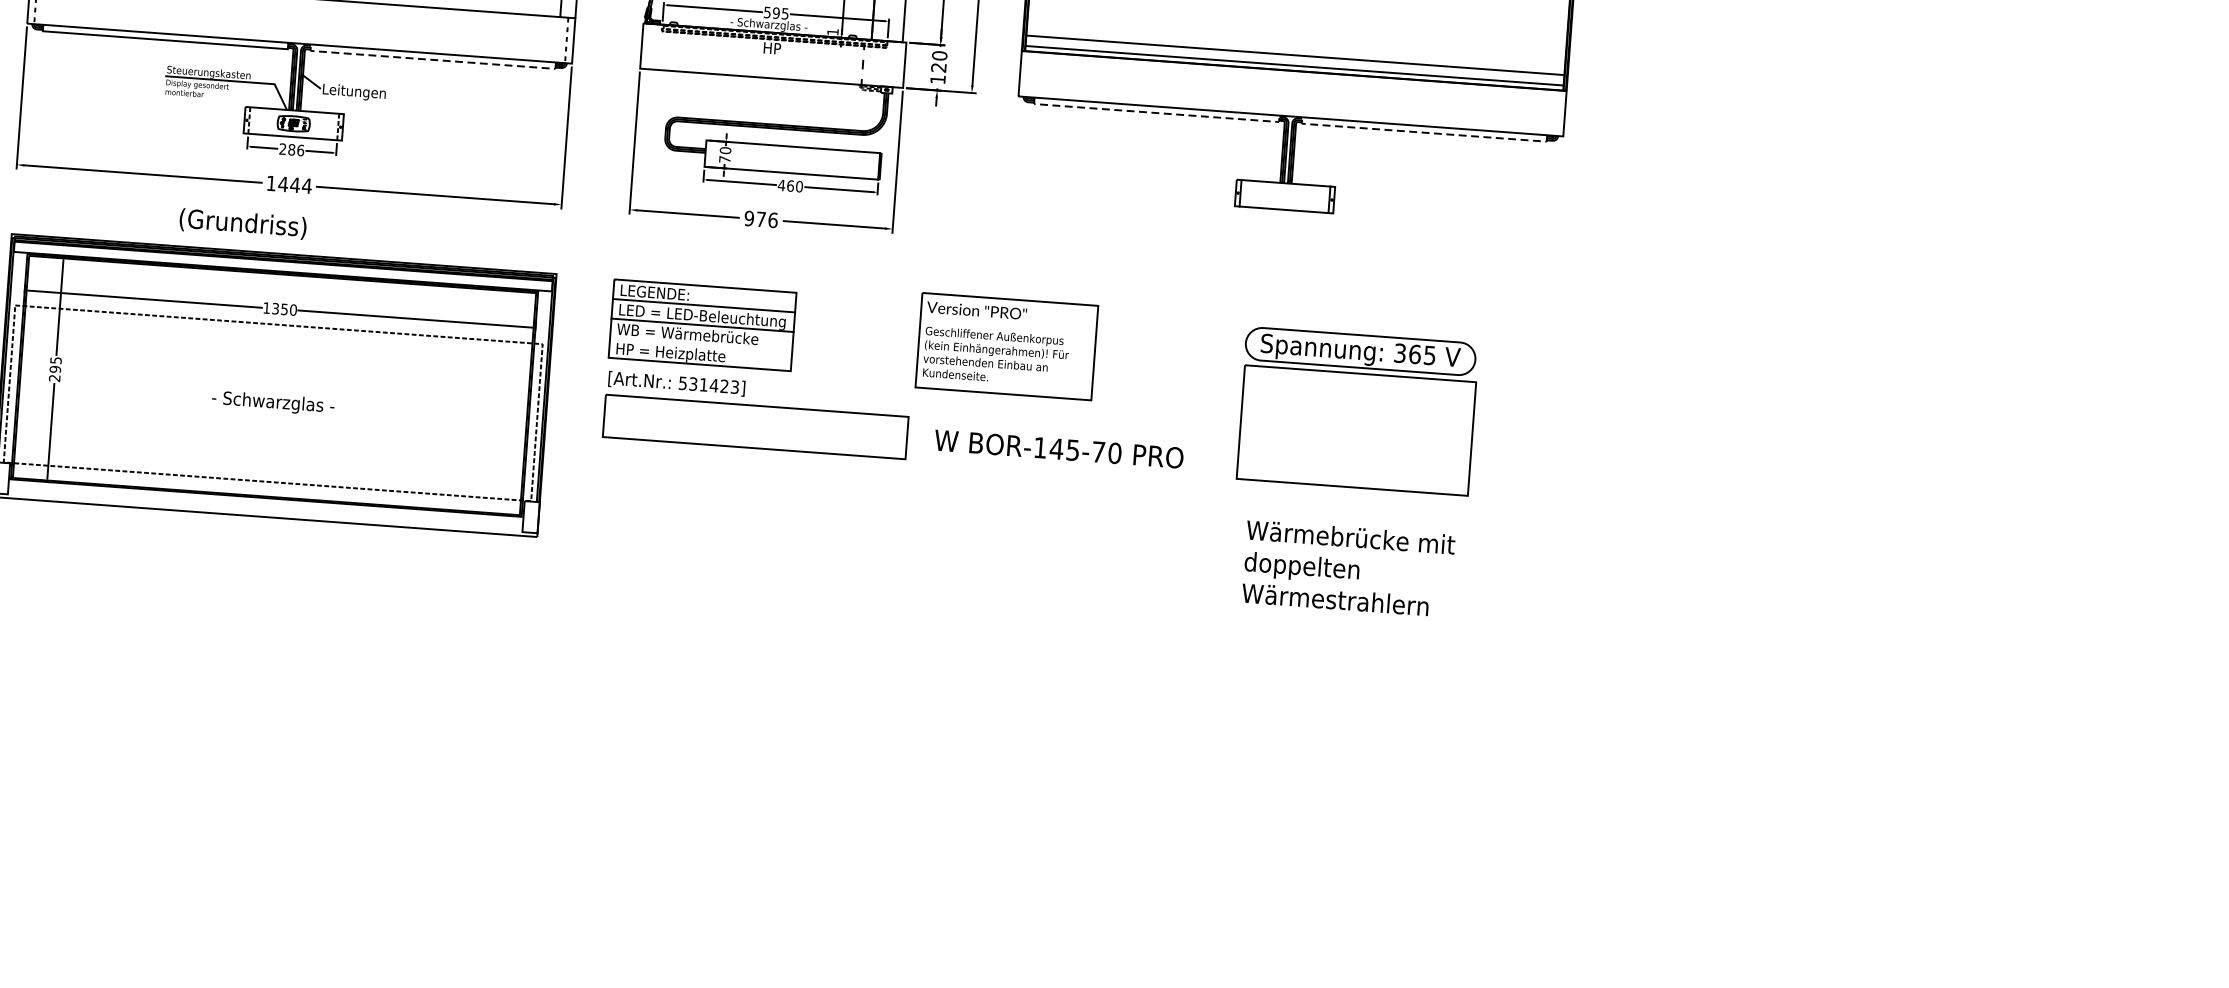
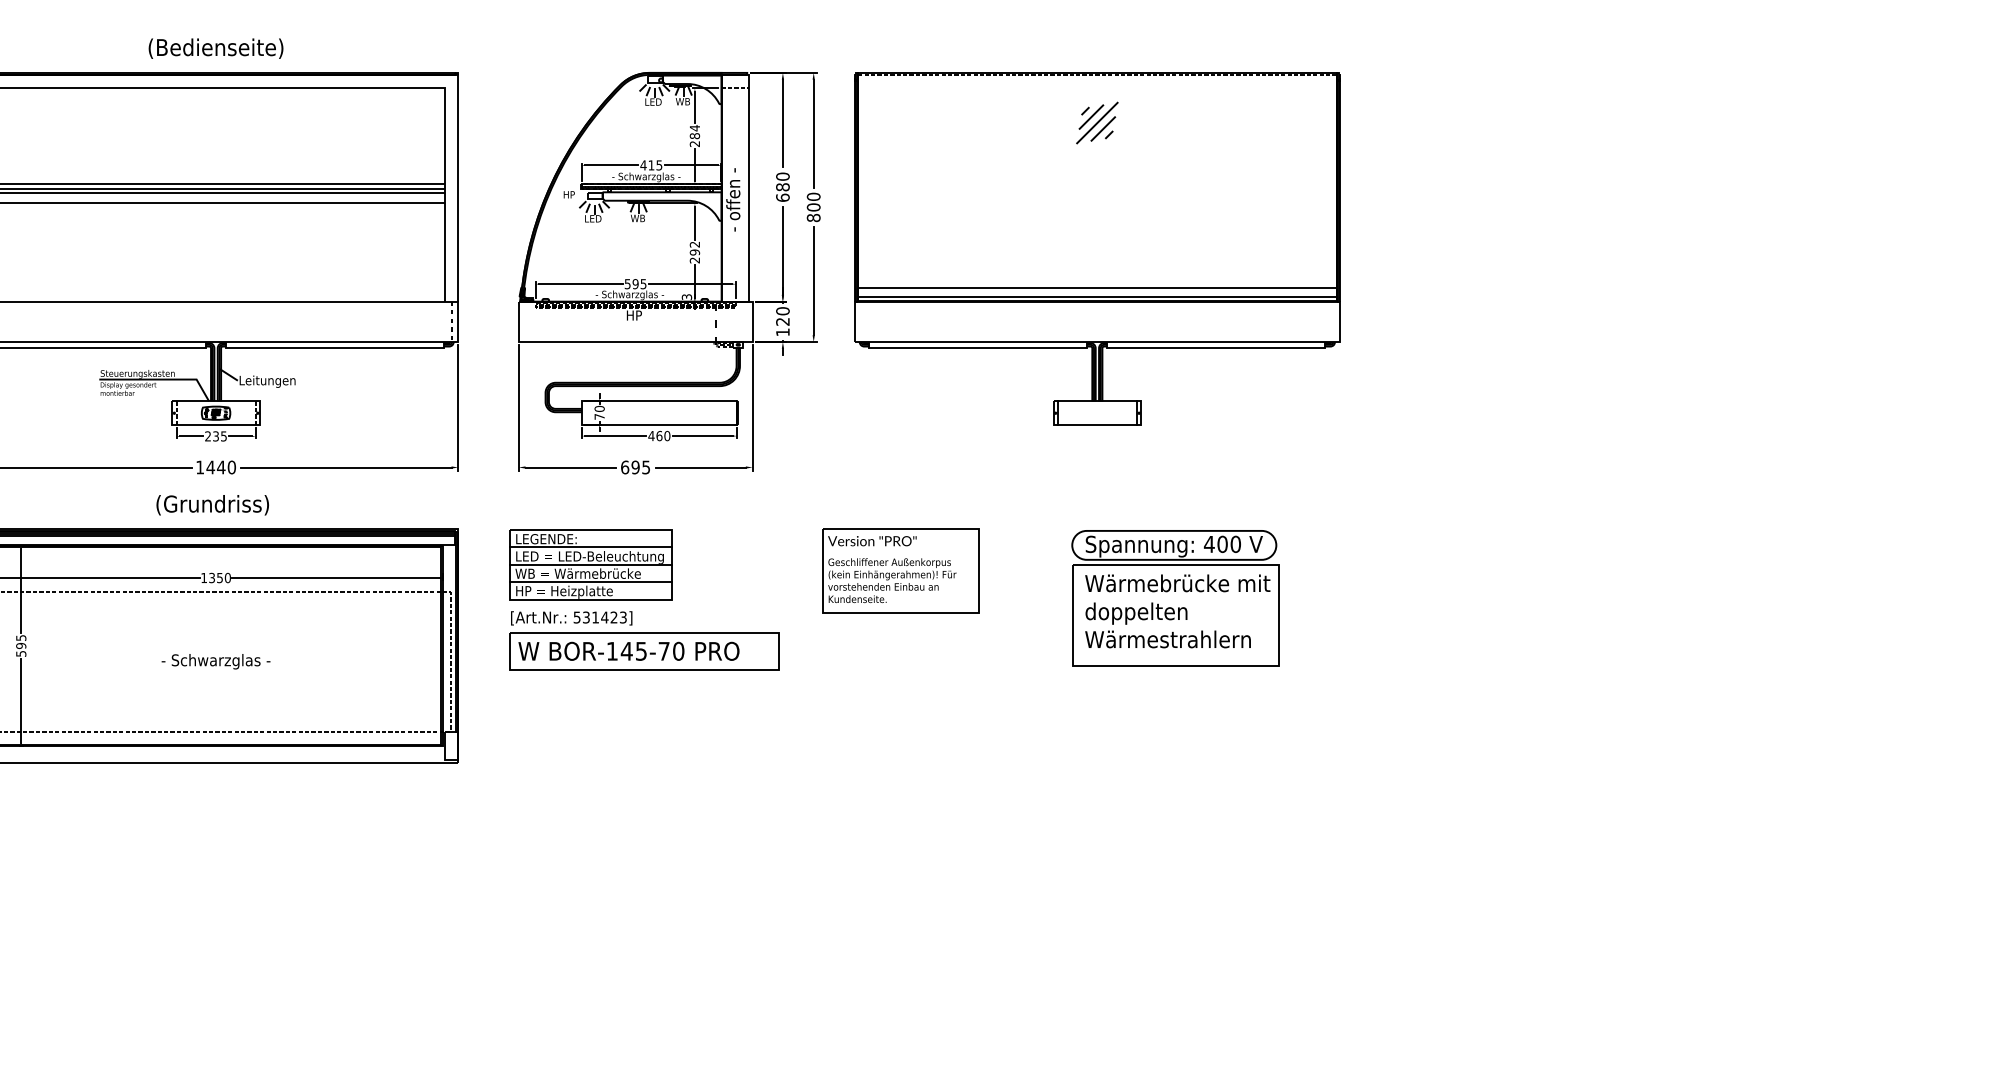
text: (832, 31) -> (686, 296), 1 -> 3
line: (433, 59) -> (335, 347), dashed -> solid
line: (1156, 112) -> (978, 347), dashed -> solid
line: (1424, 132) -> (1216, 347), dashed -> solid
text: (296, 150) -> (220, 436), 286 -> 235
text: (306, 186) -> (231, 467), 1444 -> 1440
text: (761, 219) -> (635, 467), 976 -> 695
text: (242, 224) -> (212, 505), moved
line: (700, 345) -> (590, 582), added
part: (1006, 346) -> (900, 570), moved
text: (1413, 354) -> (1221, 544), 365 -> 400
text: (55, 377) -> (21, 653), 295 -> 595
text: (1058, 448) -> (628, 650), moved
text: (1348, 569) -> (1177, 611), moved

